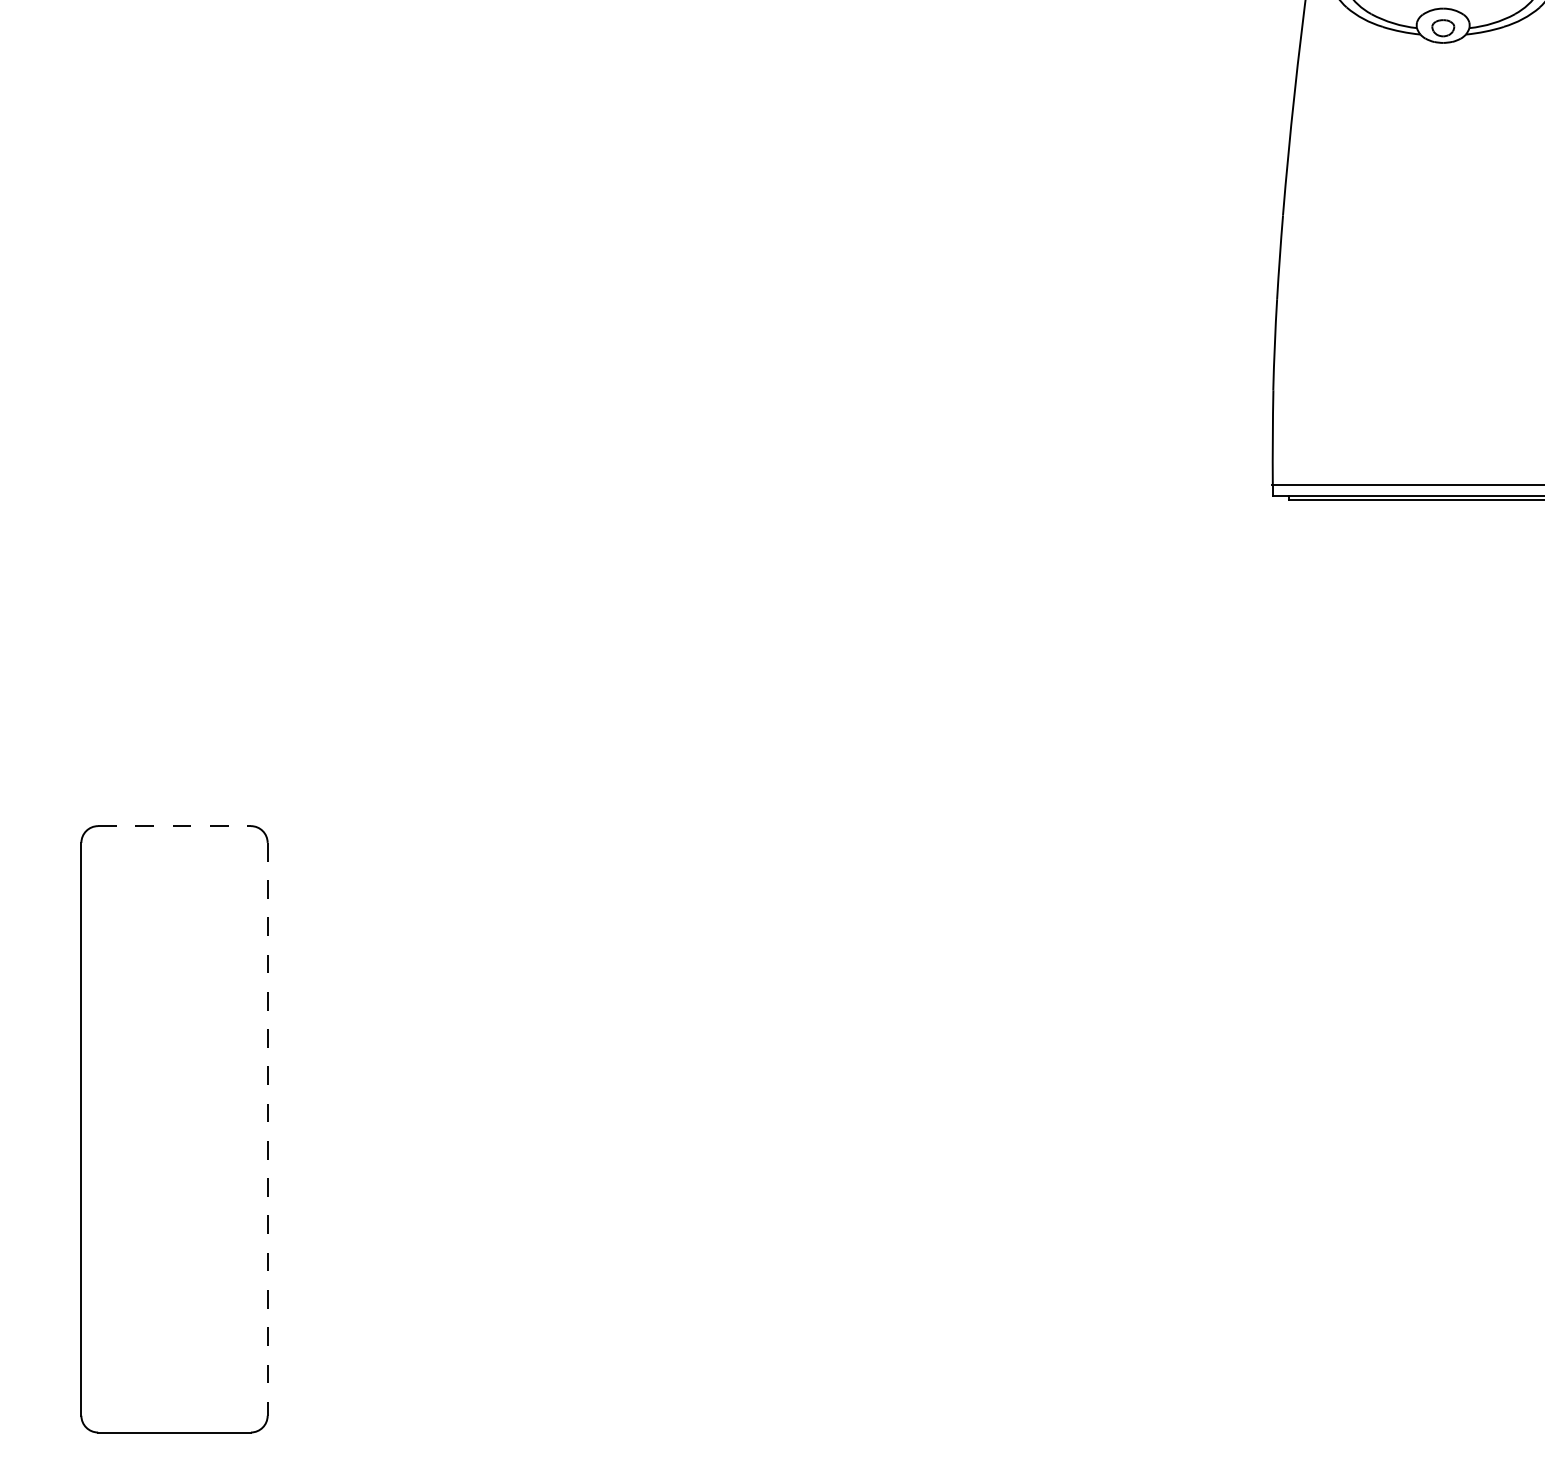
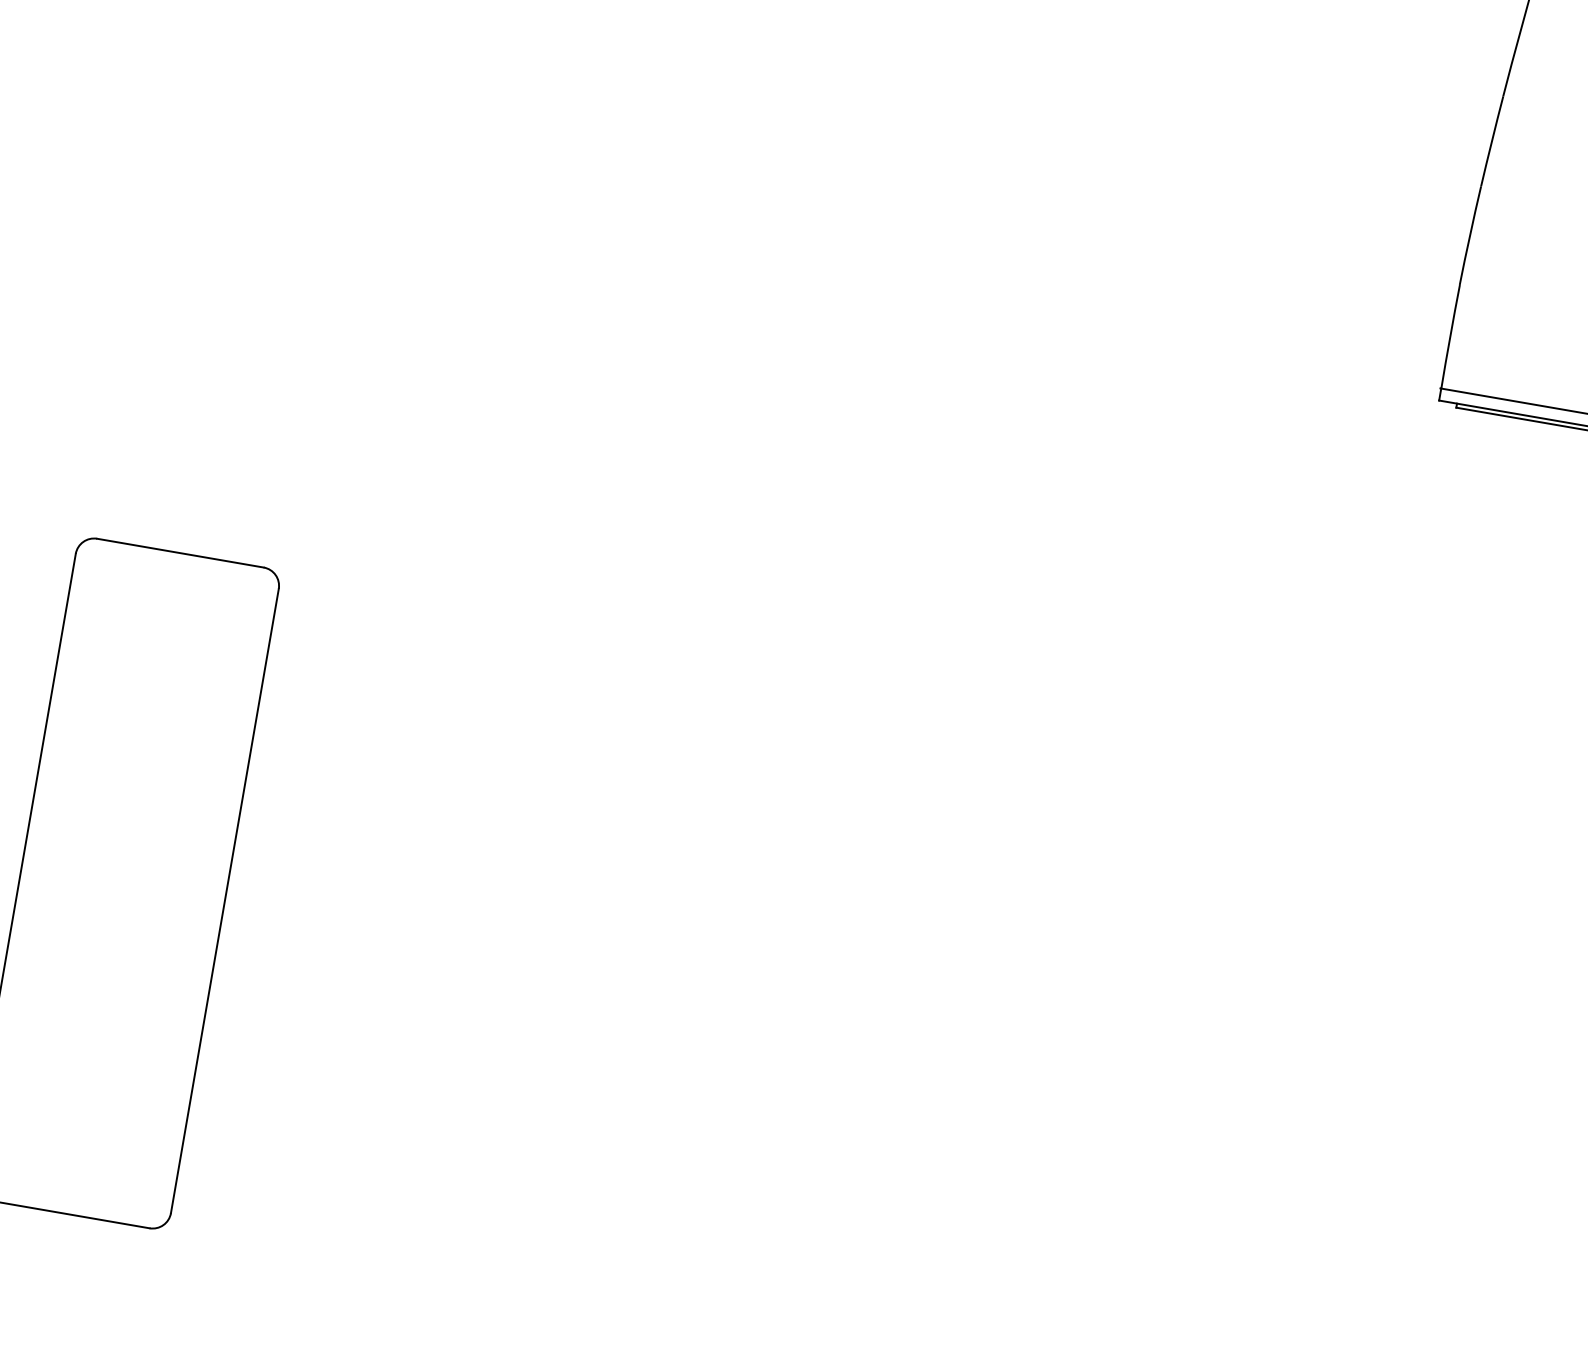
line: (175, 826) -> (181, 553), dashed -> solid
line: (267, 1129) -> (224, 901), dashed -> solid

